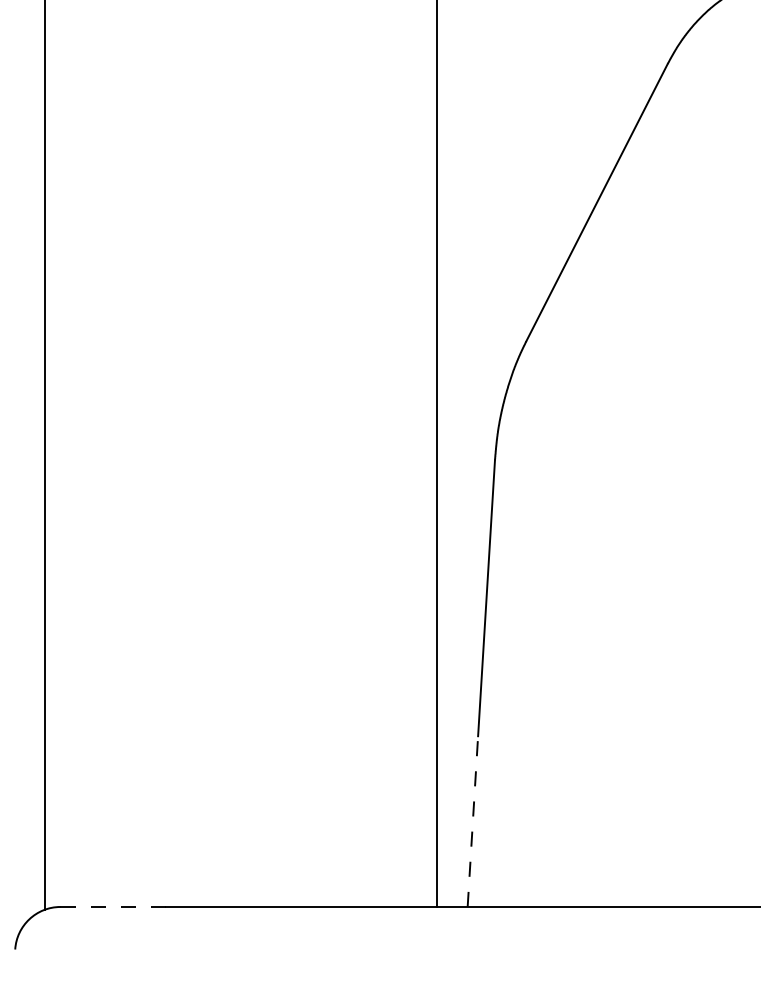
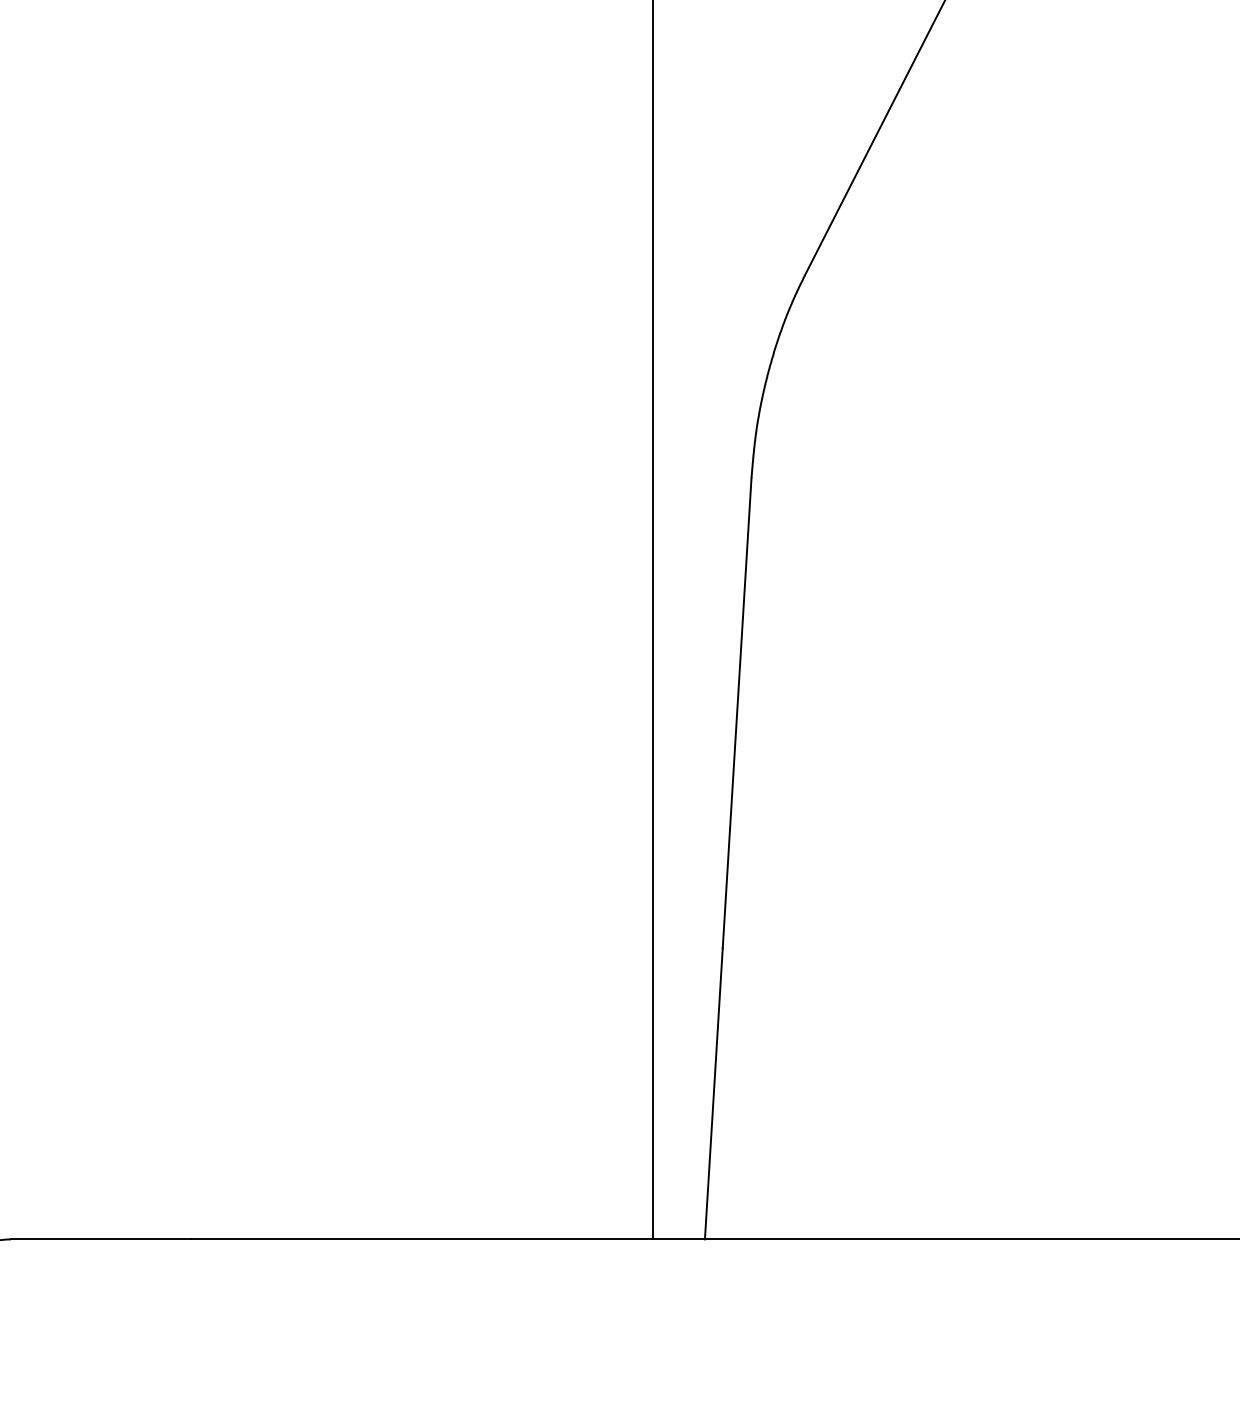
line: (472, 821) -> (713, 1093), dashed -> solid
line: (113, 906) -> (101, 1238), dashed -> solid

